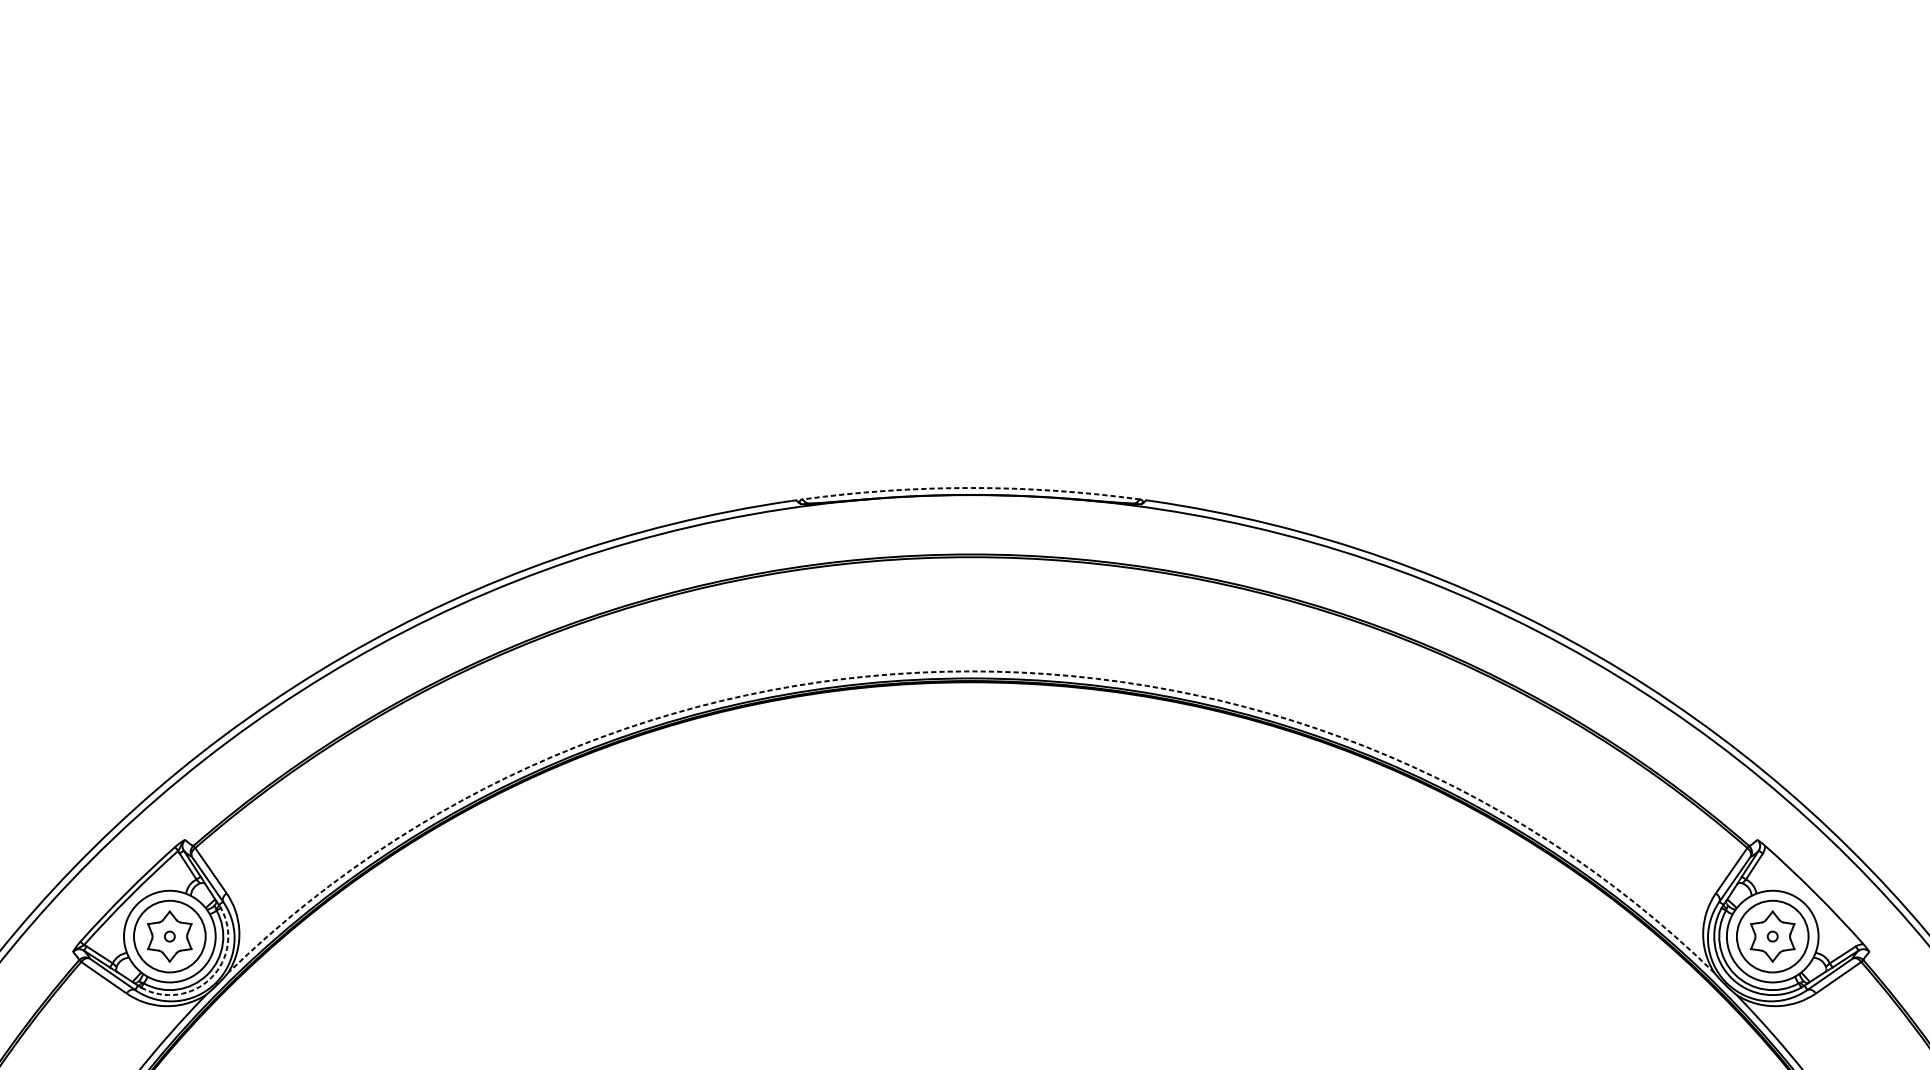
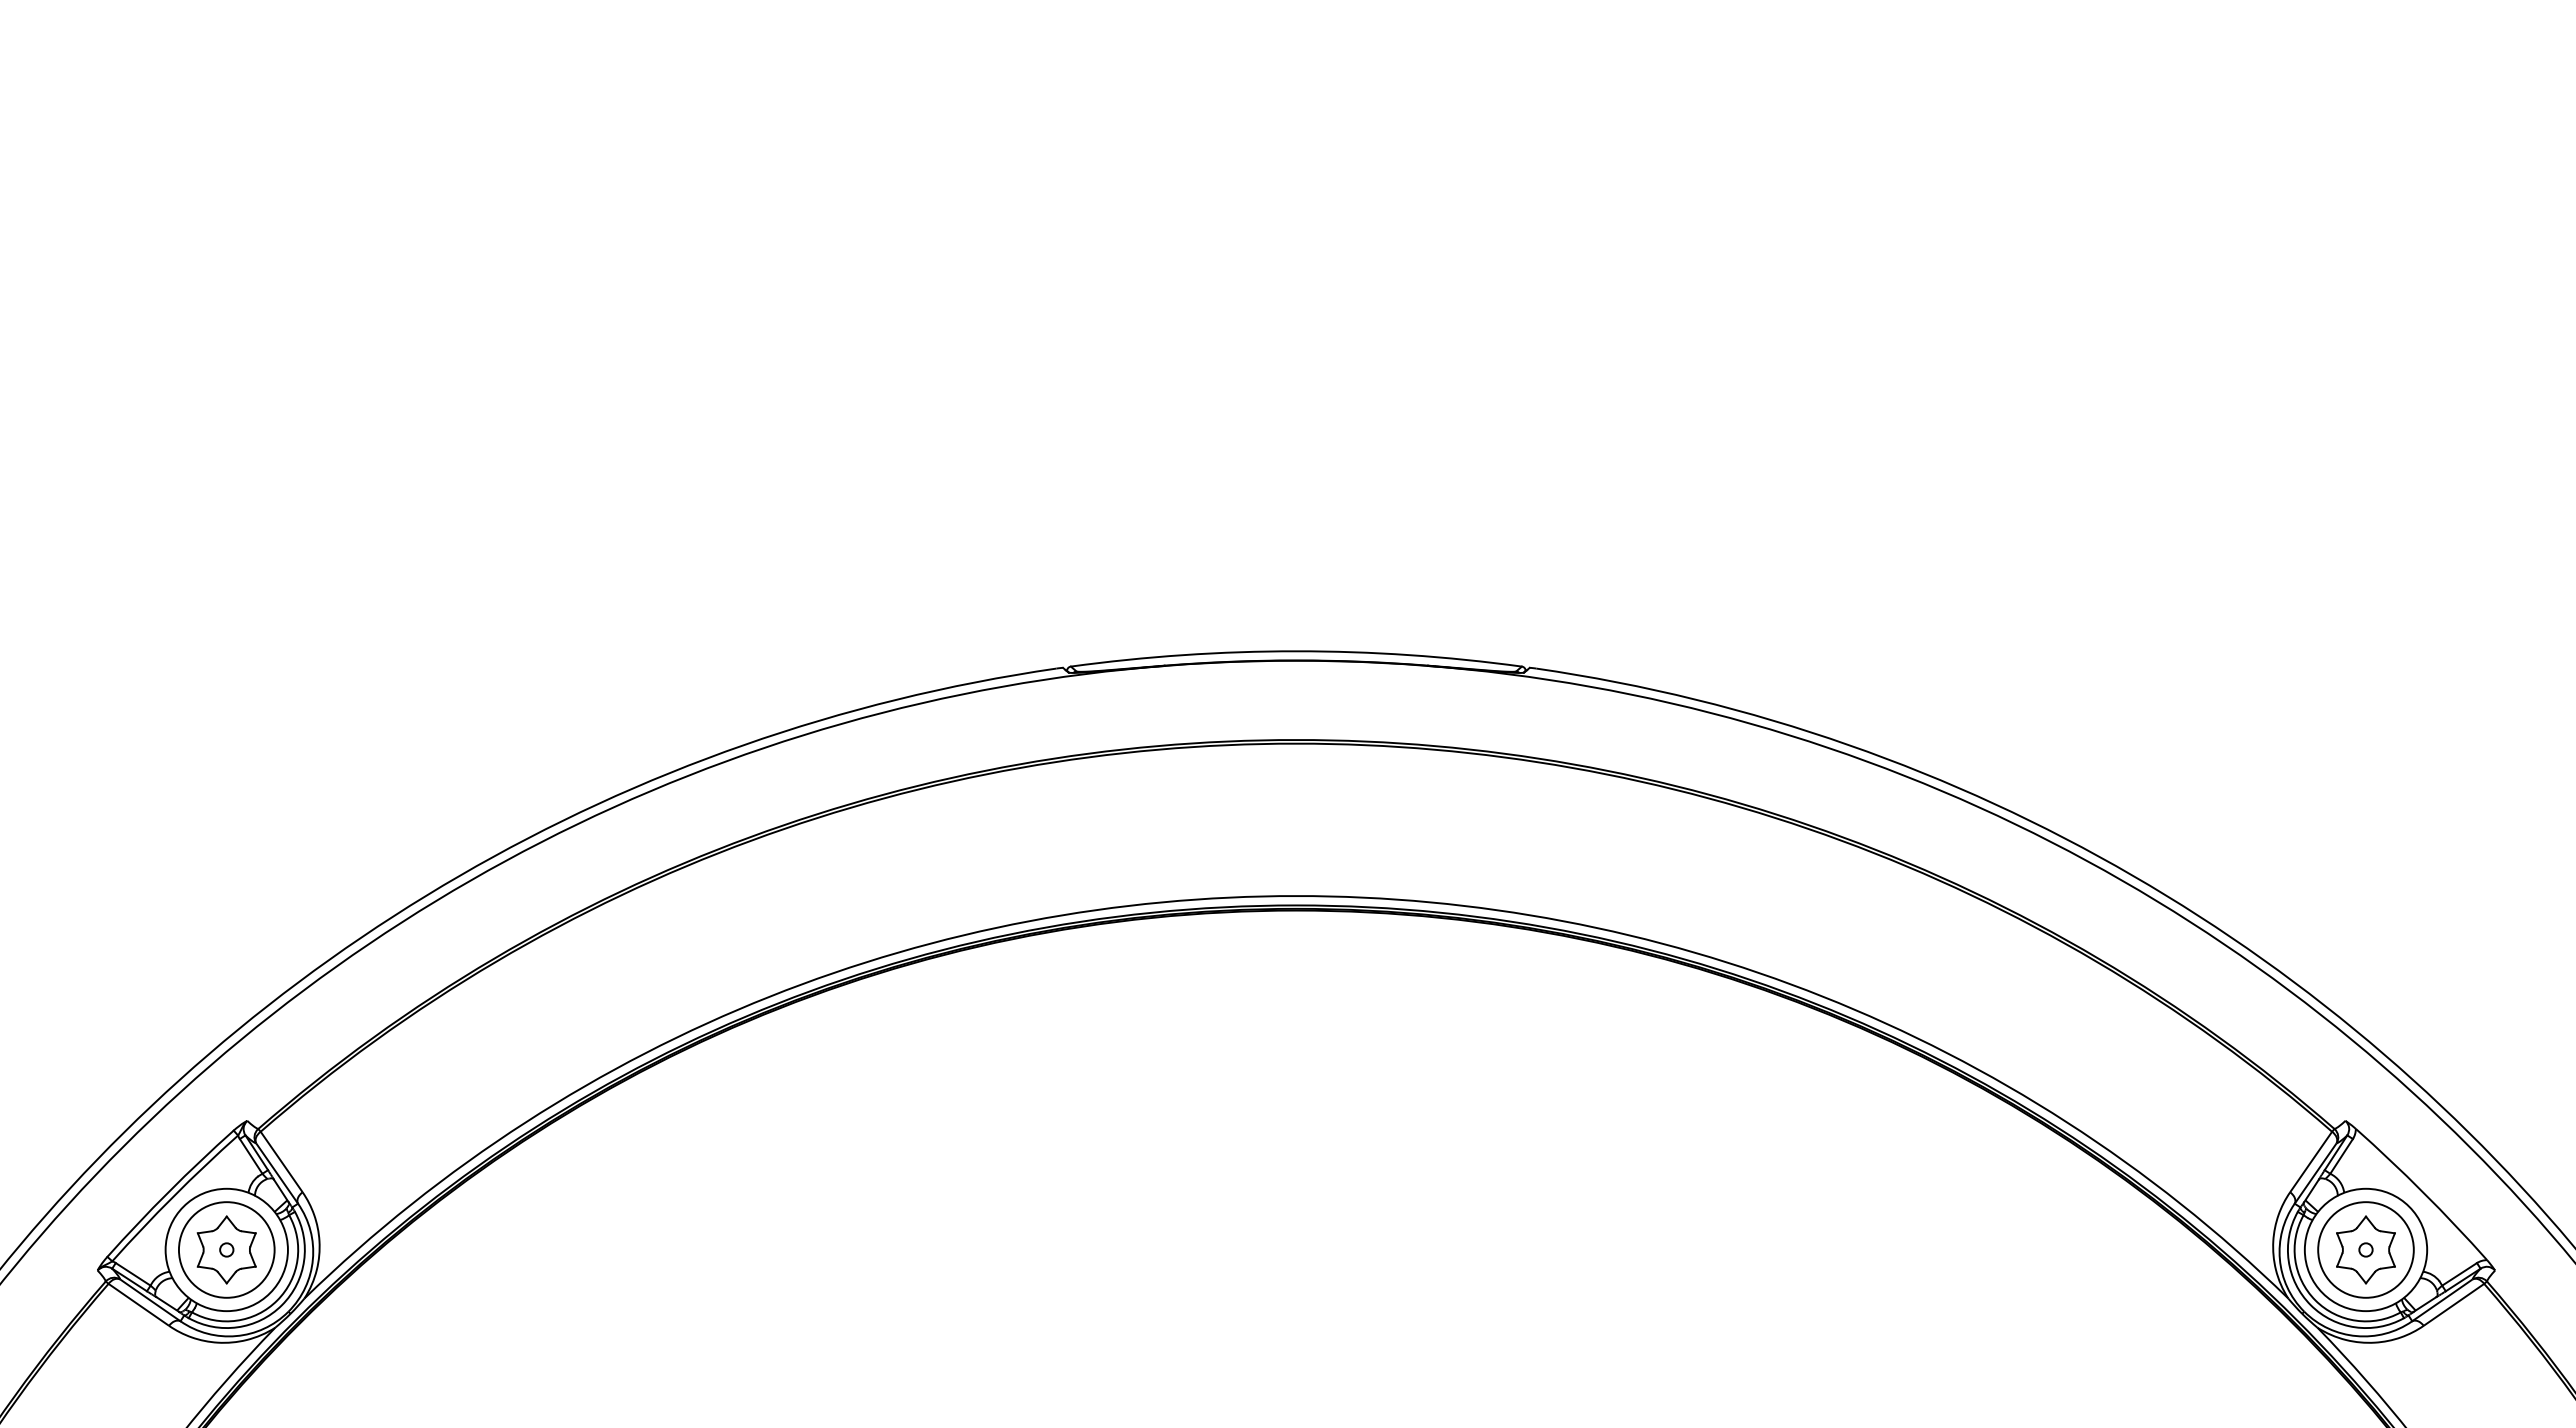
arc: (971, 488) -> (1296, 651), dashed -> solid
arc: (971, 671) -> (1296, 896), dashed -> solid
arc: (211, 978) -> (282, 1305), dashed -> solid

